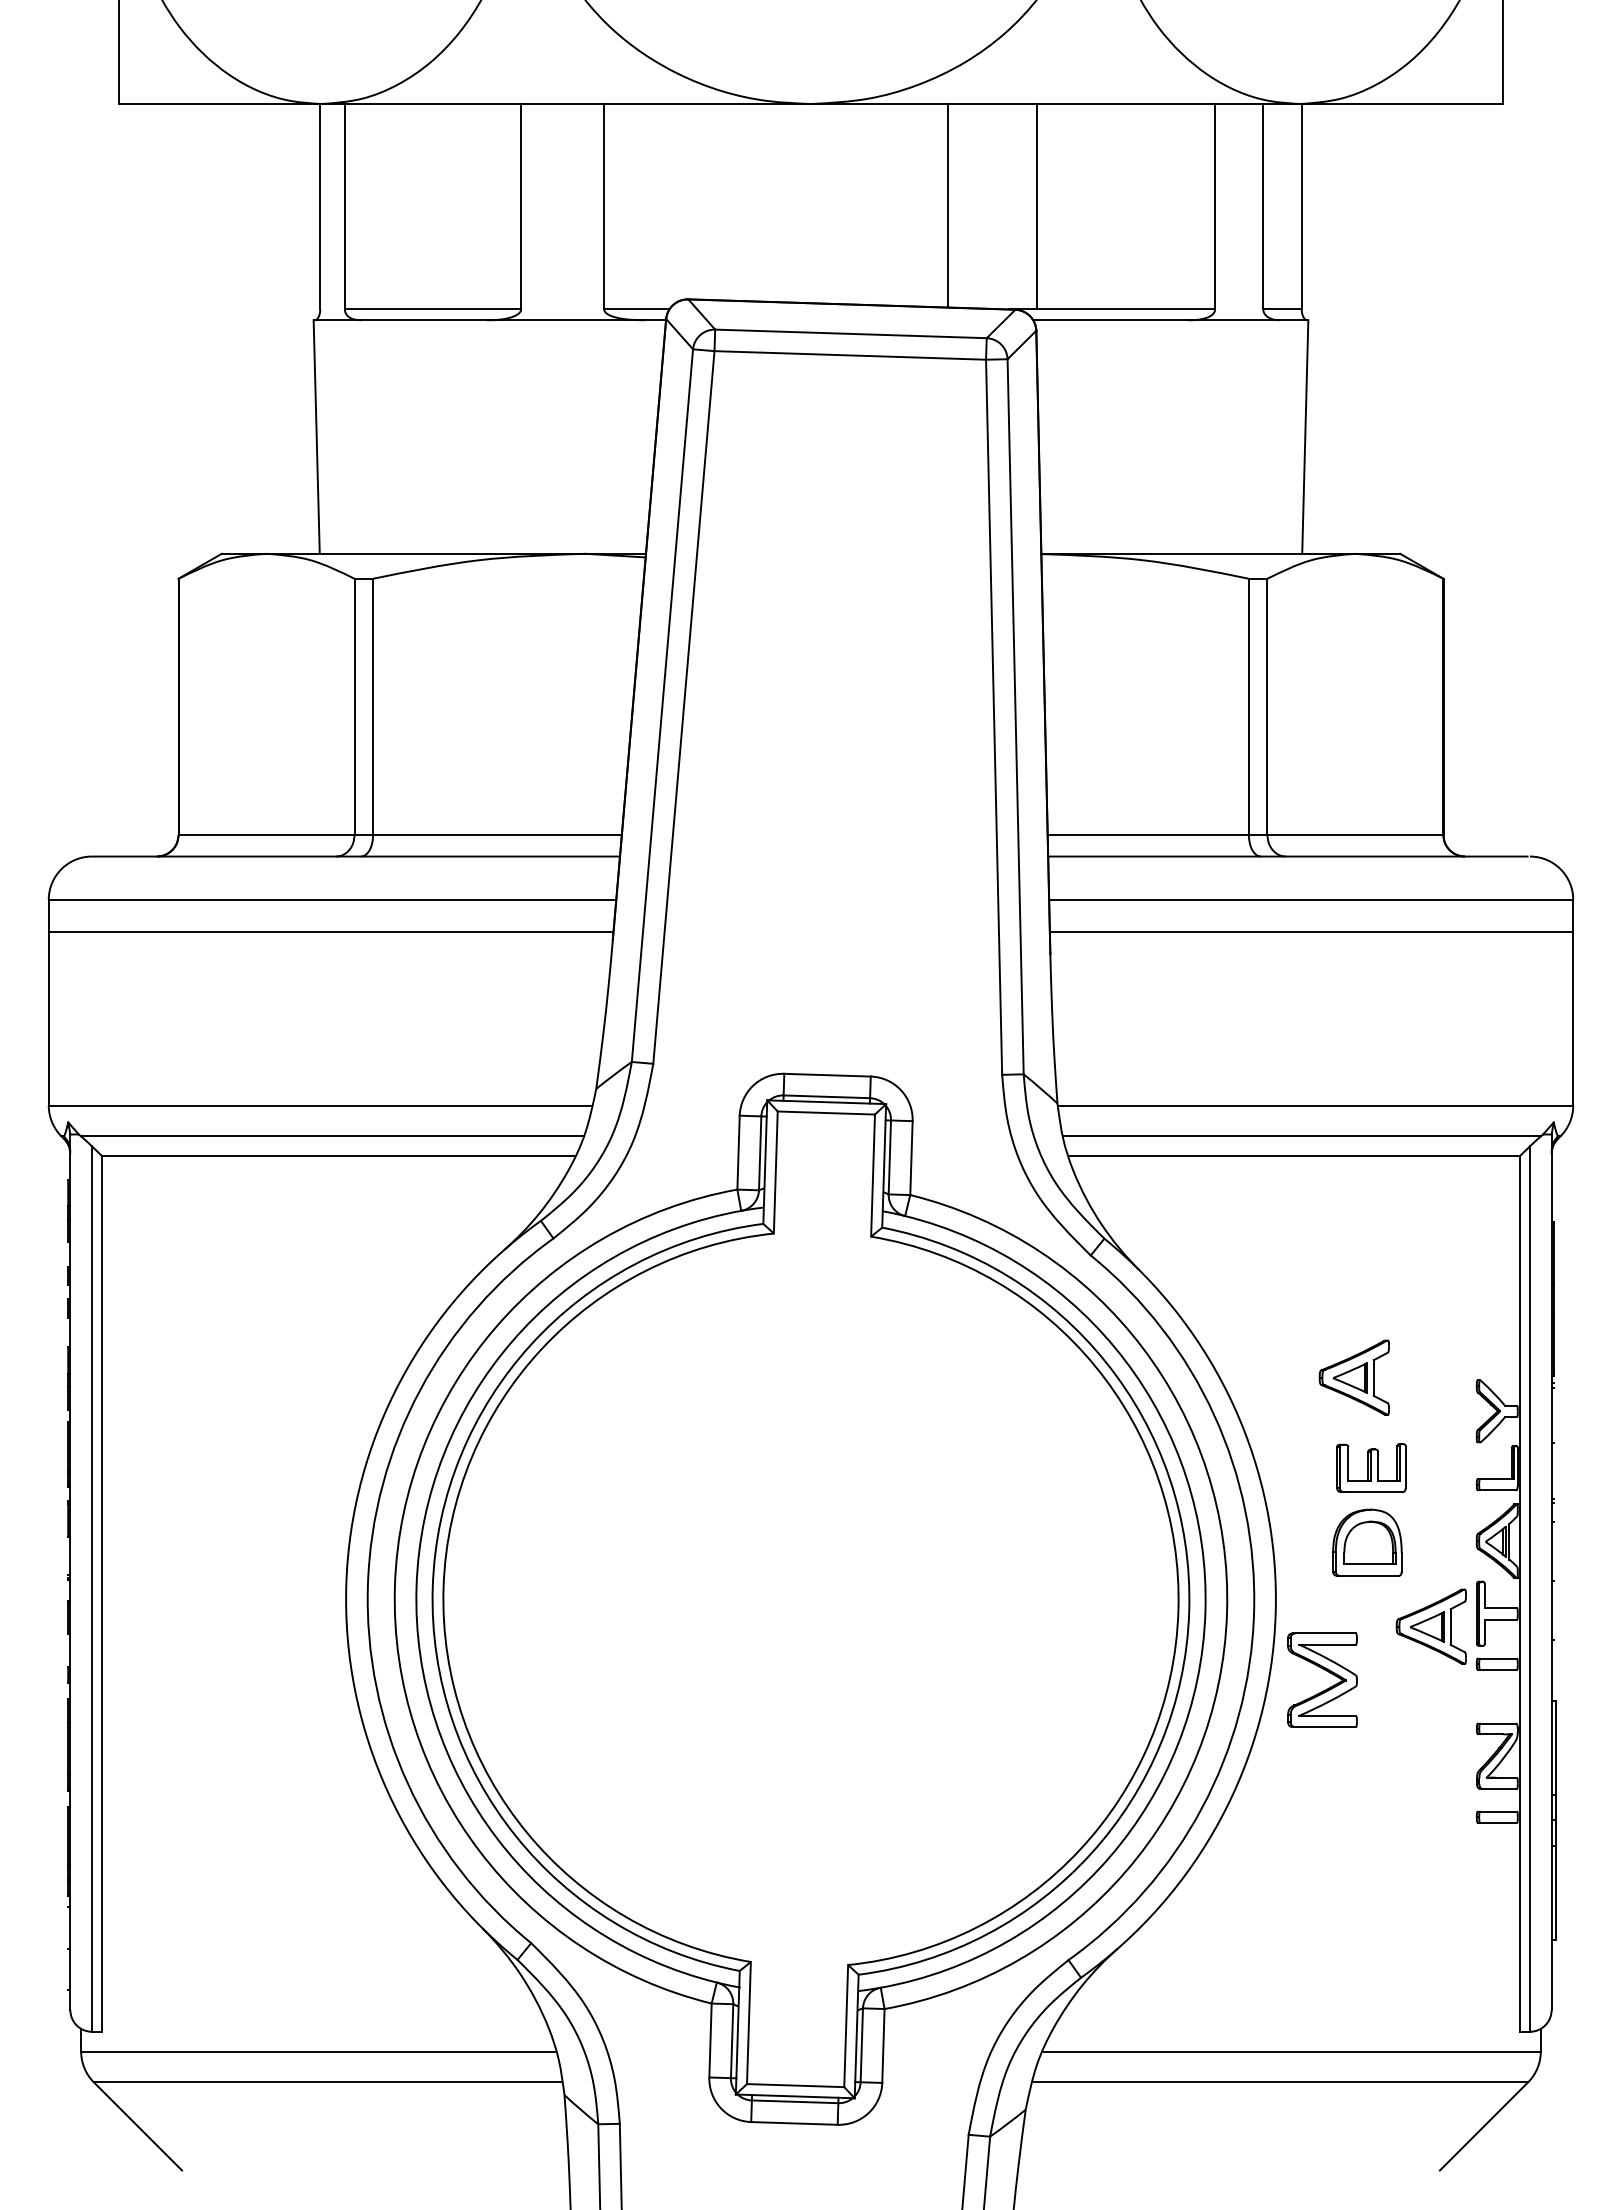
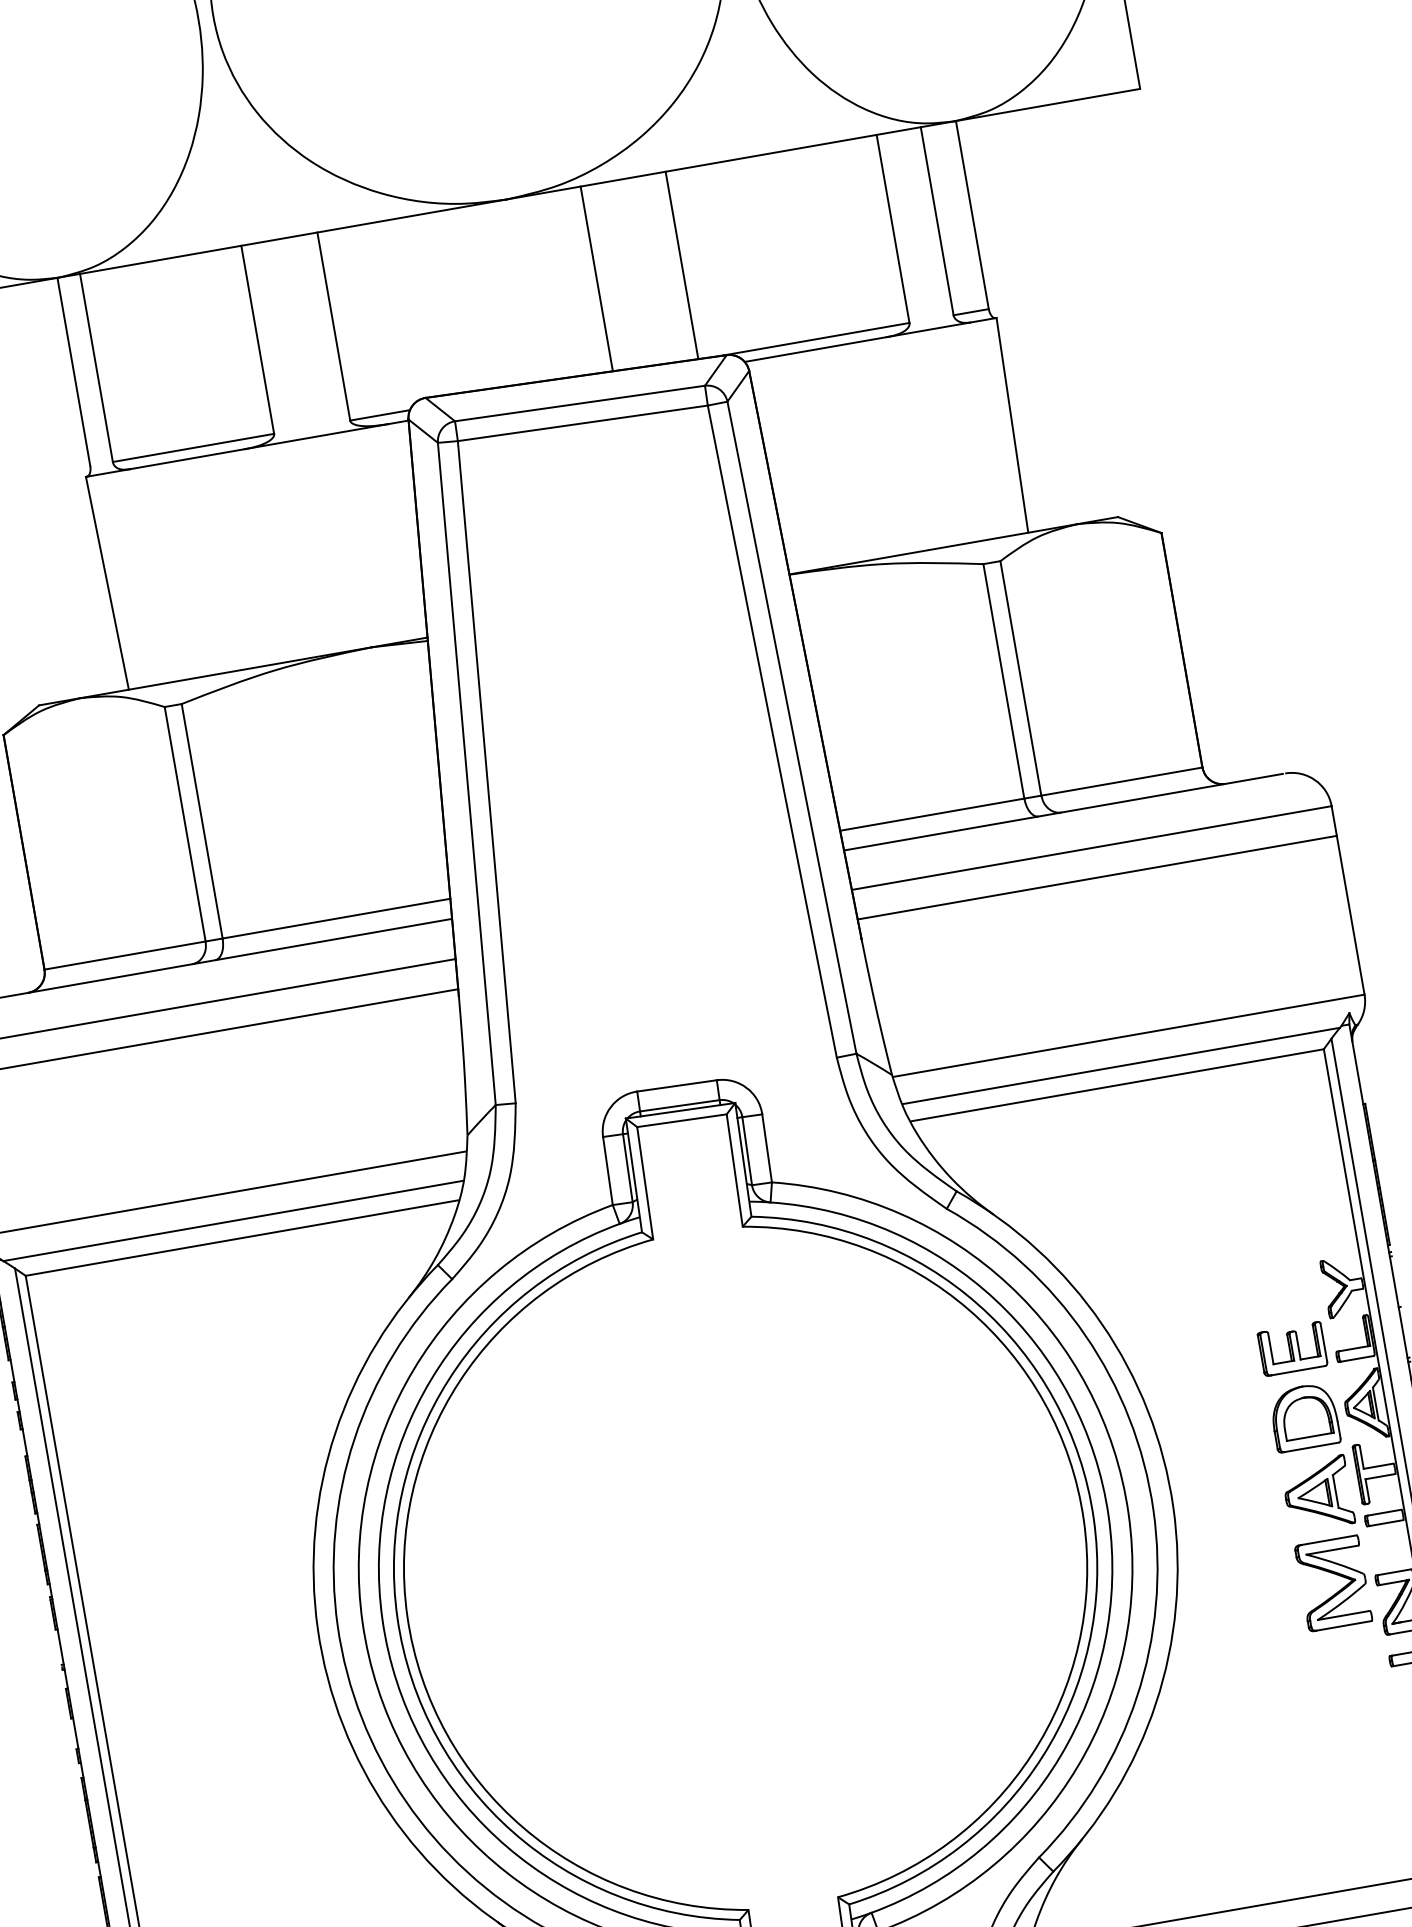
line: (947, 204) -> (596, 278), moved
line: (1036, 206) -> (681, 265), moved
part: (1353, 1377) -> (1206, 1278), removed
part: (1371, 1467) -> (1292, 1348), moved
part: (1367, 1542) -> (1304, 1417), moved
part: (1326, 1671) -> (1335, 1574), moved

